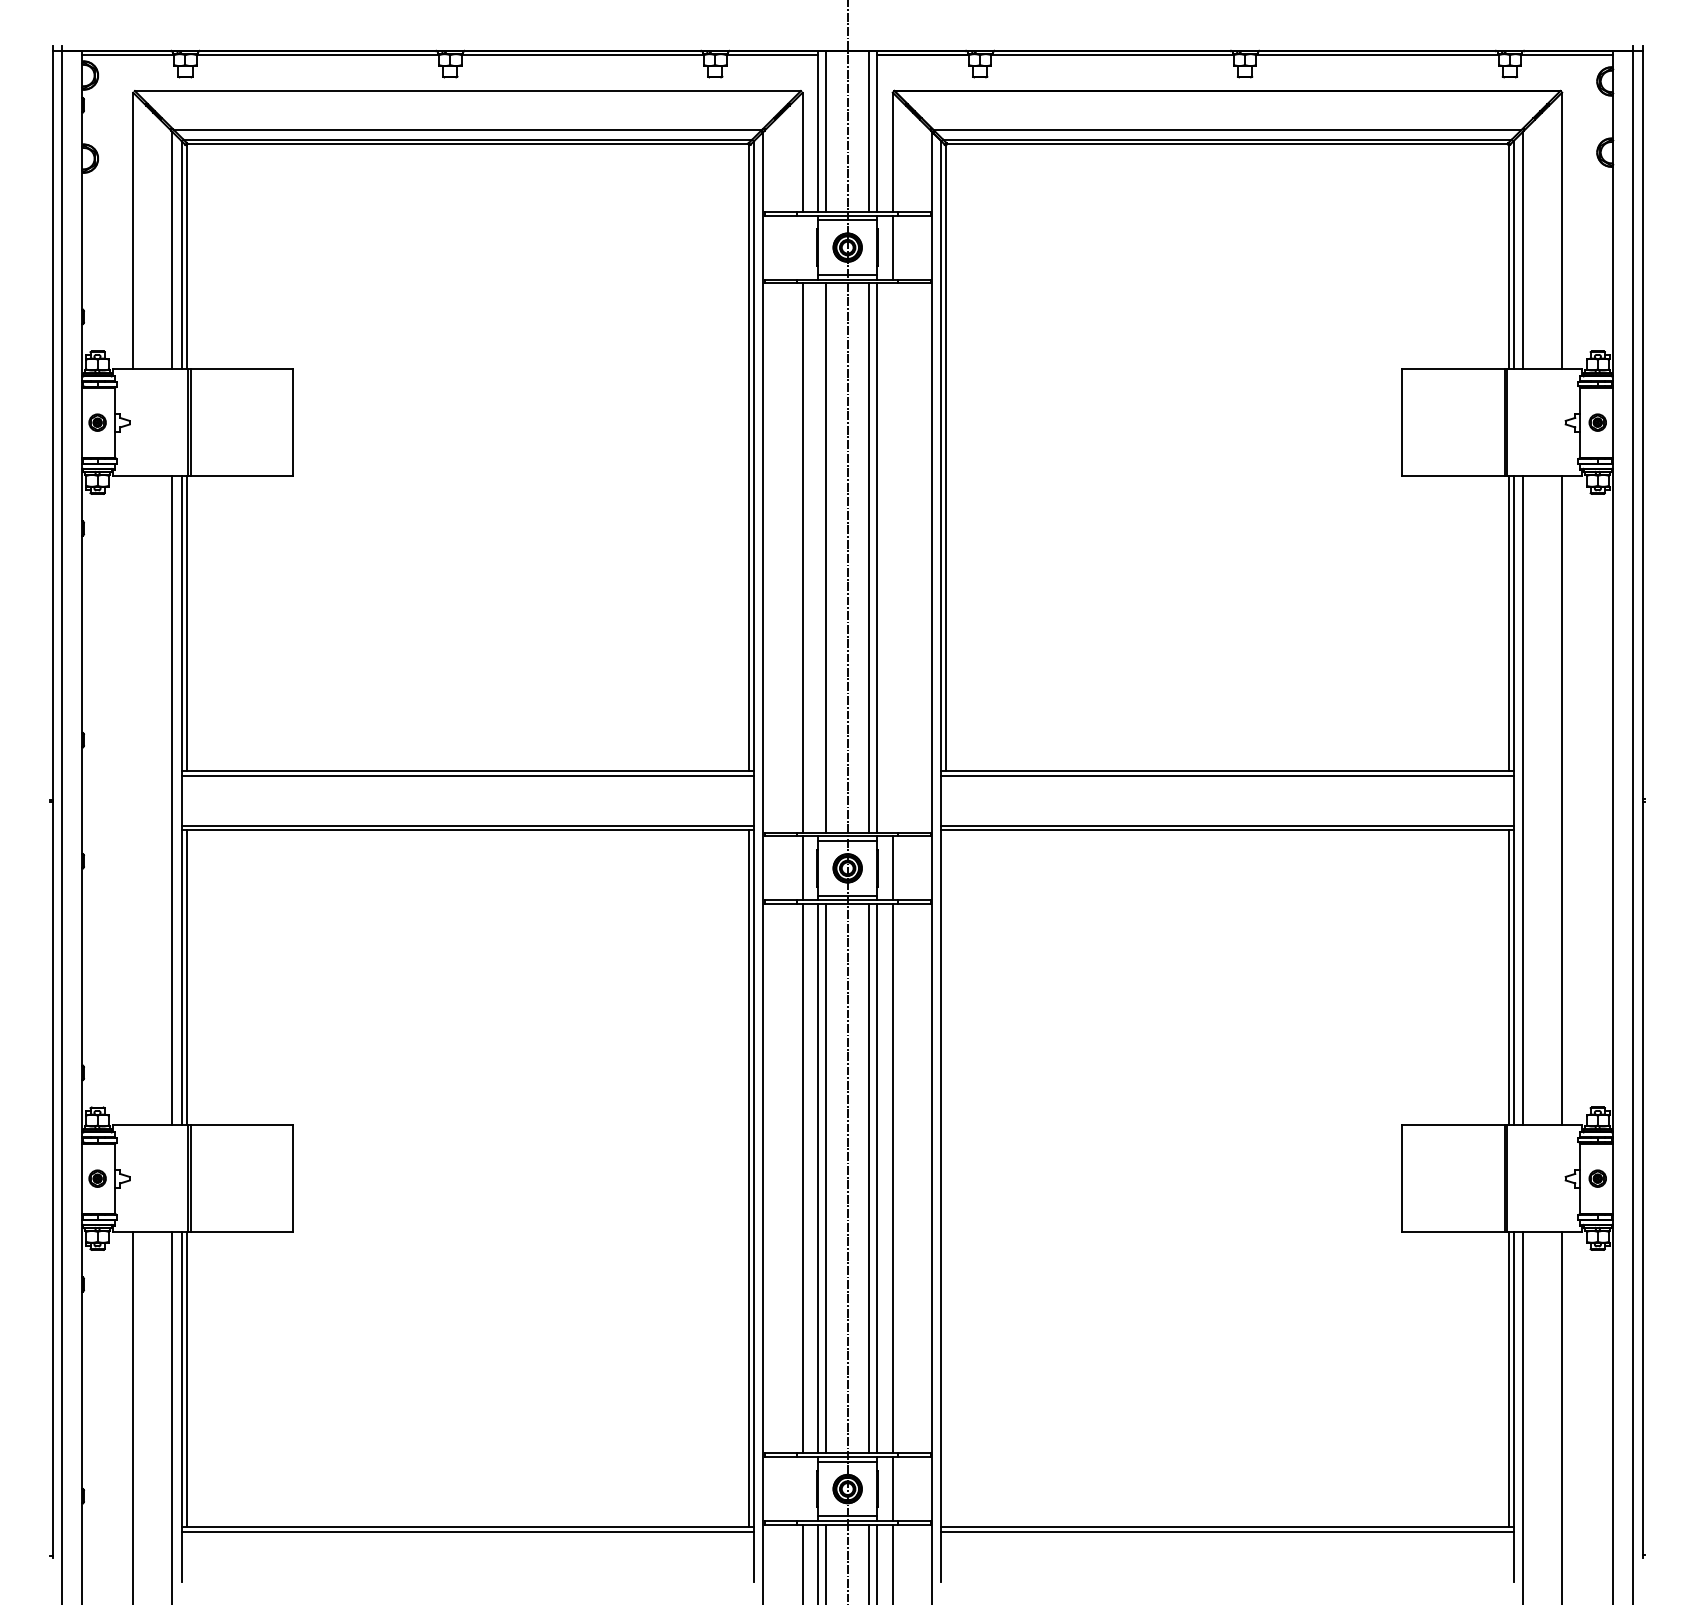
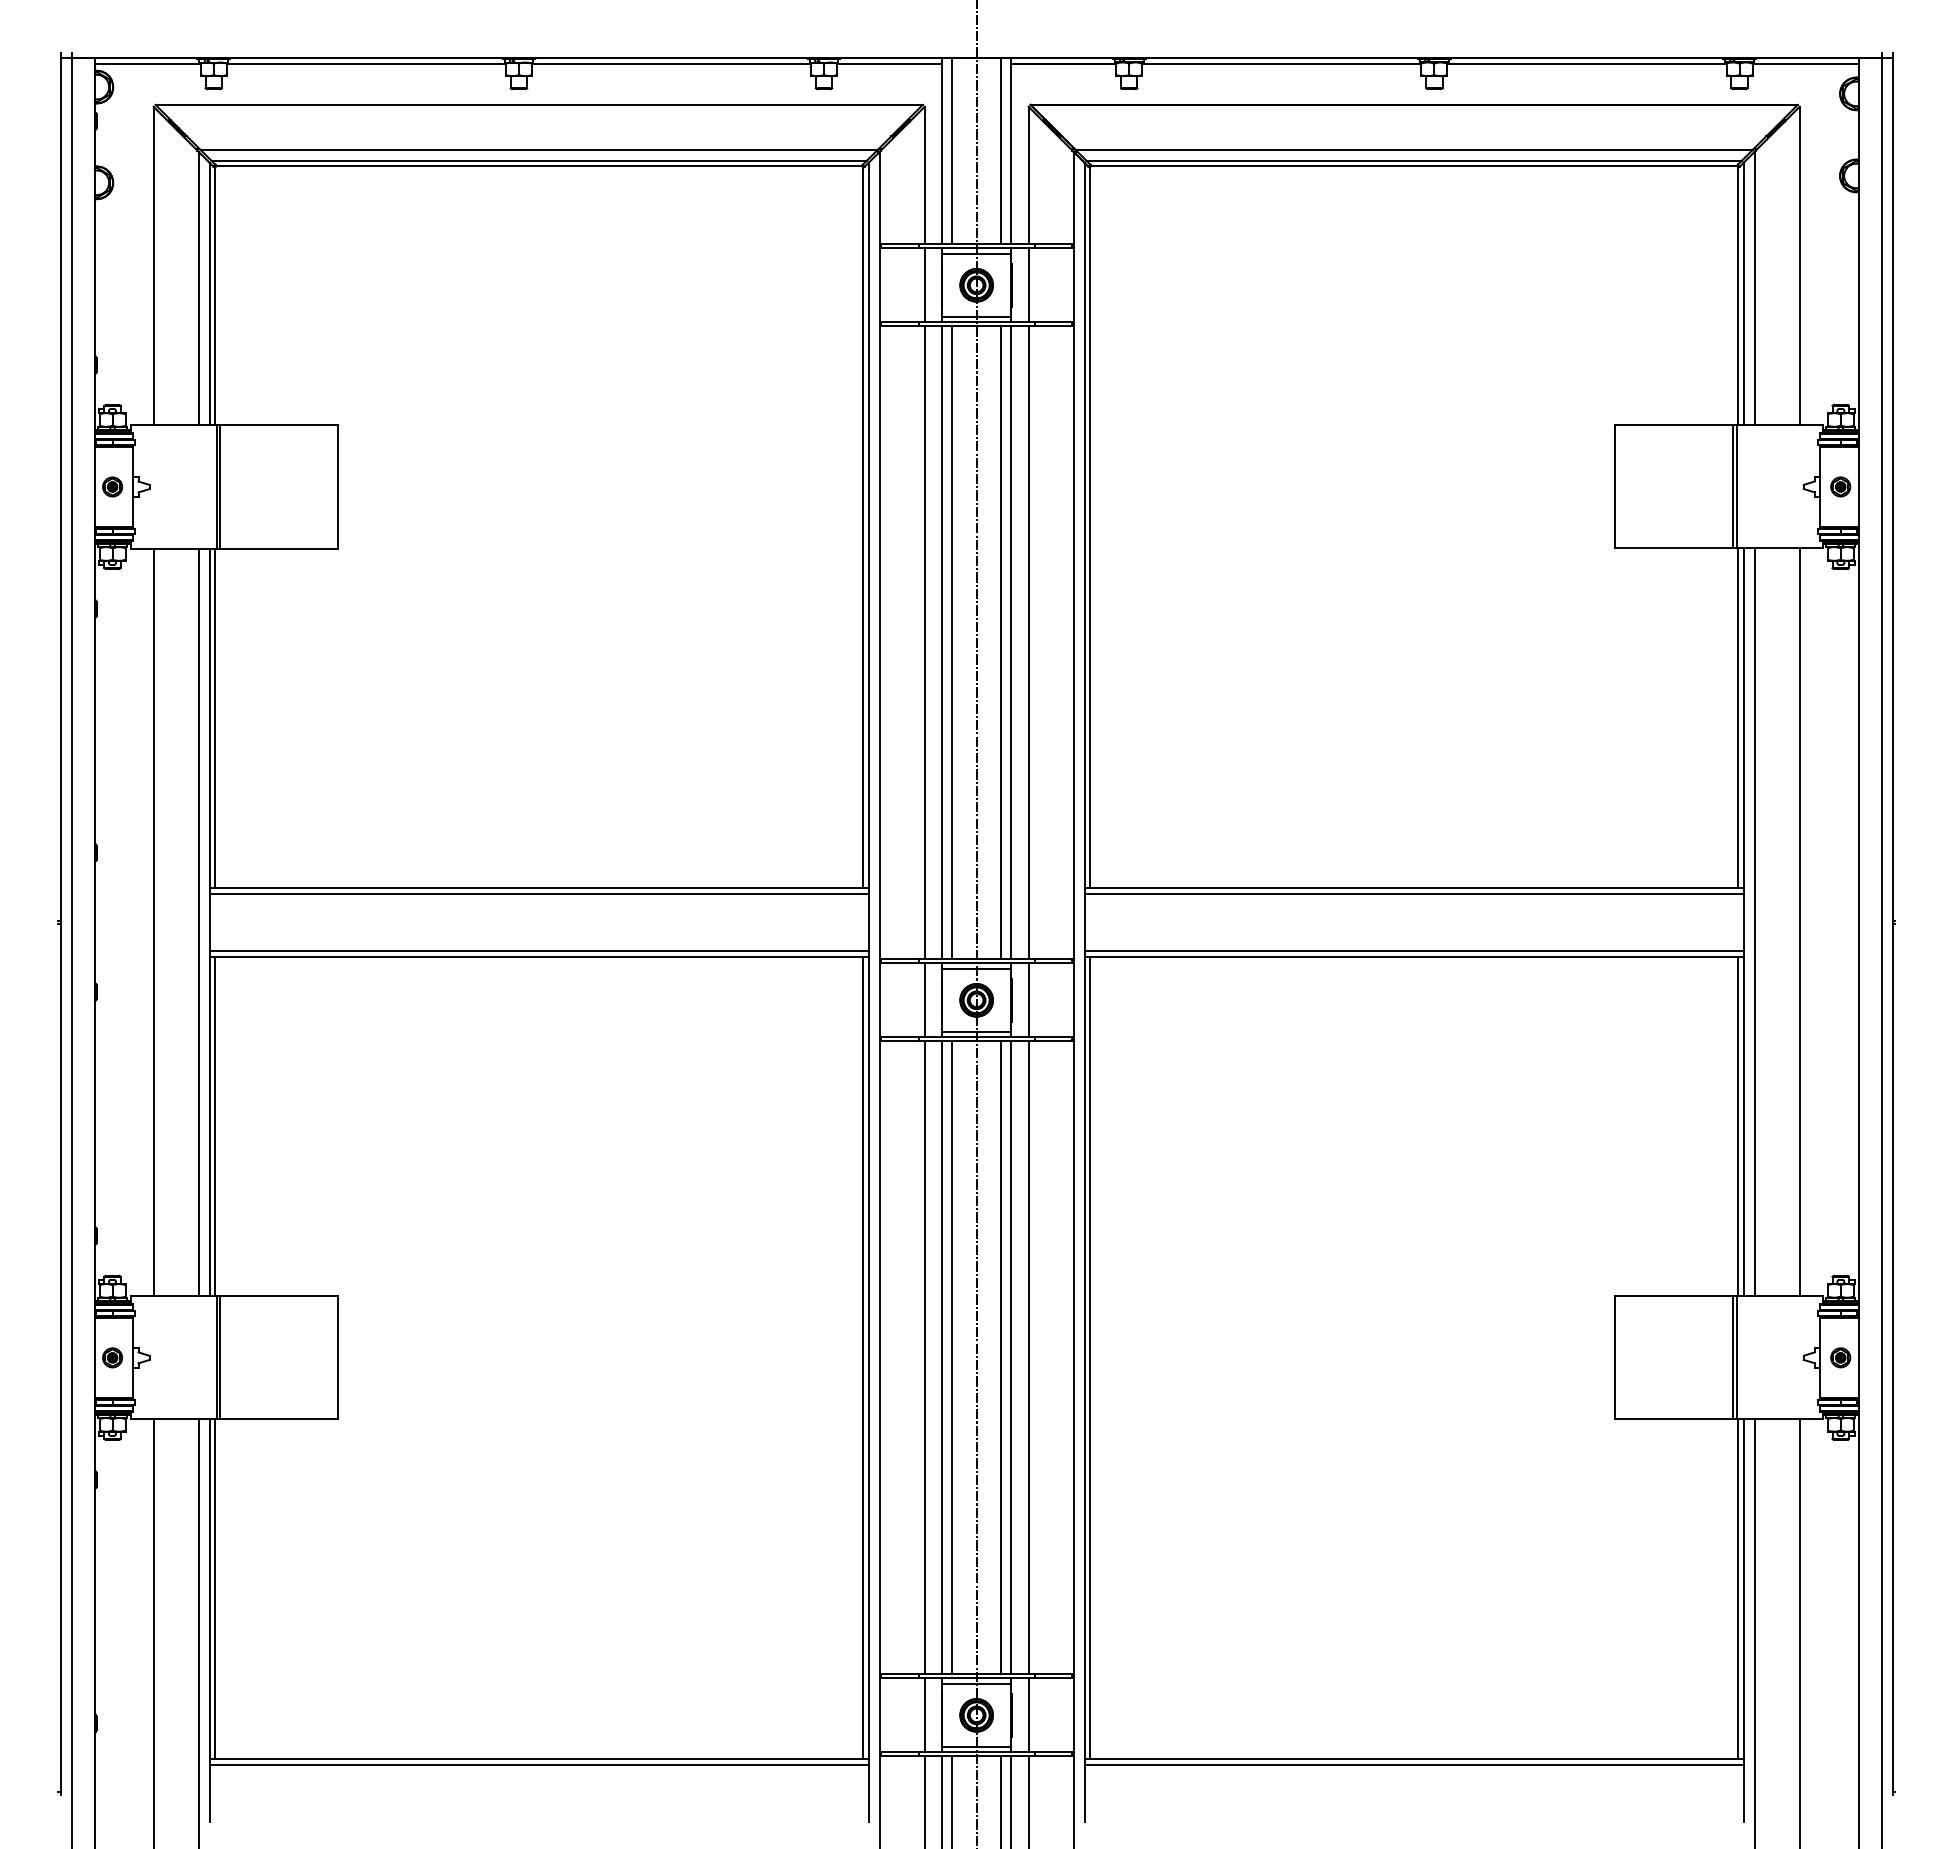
line: (802, 247) -> (924, 285), added
line: (818, 557) -> (942, 642), added
line: (892, 557) -> (1028, 642), added
line: (133, 800) -> (153, 922), added
line: (946, 1178) -> (1090, 1357), added
line: (802, 1489) -> (924, 1715), added

